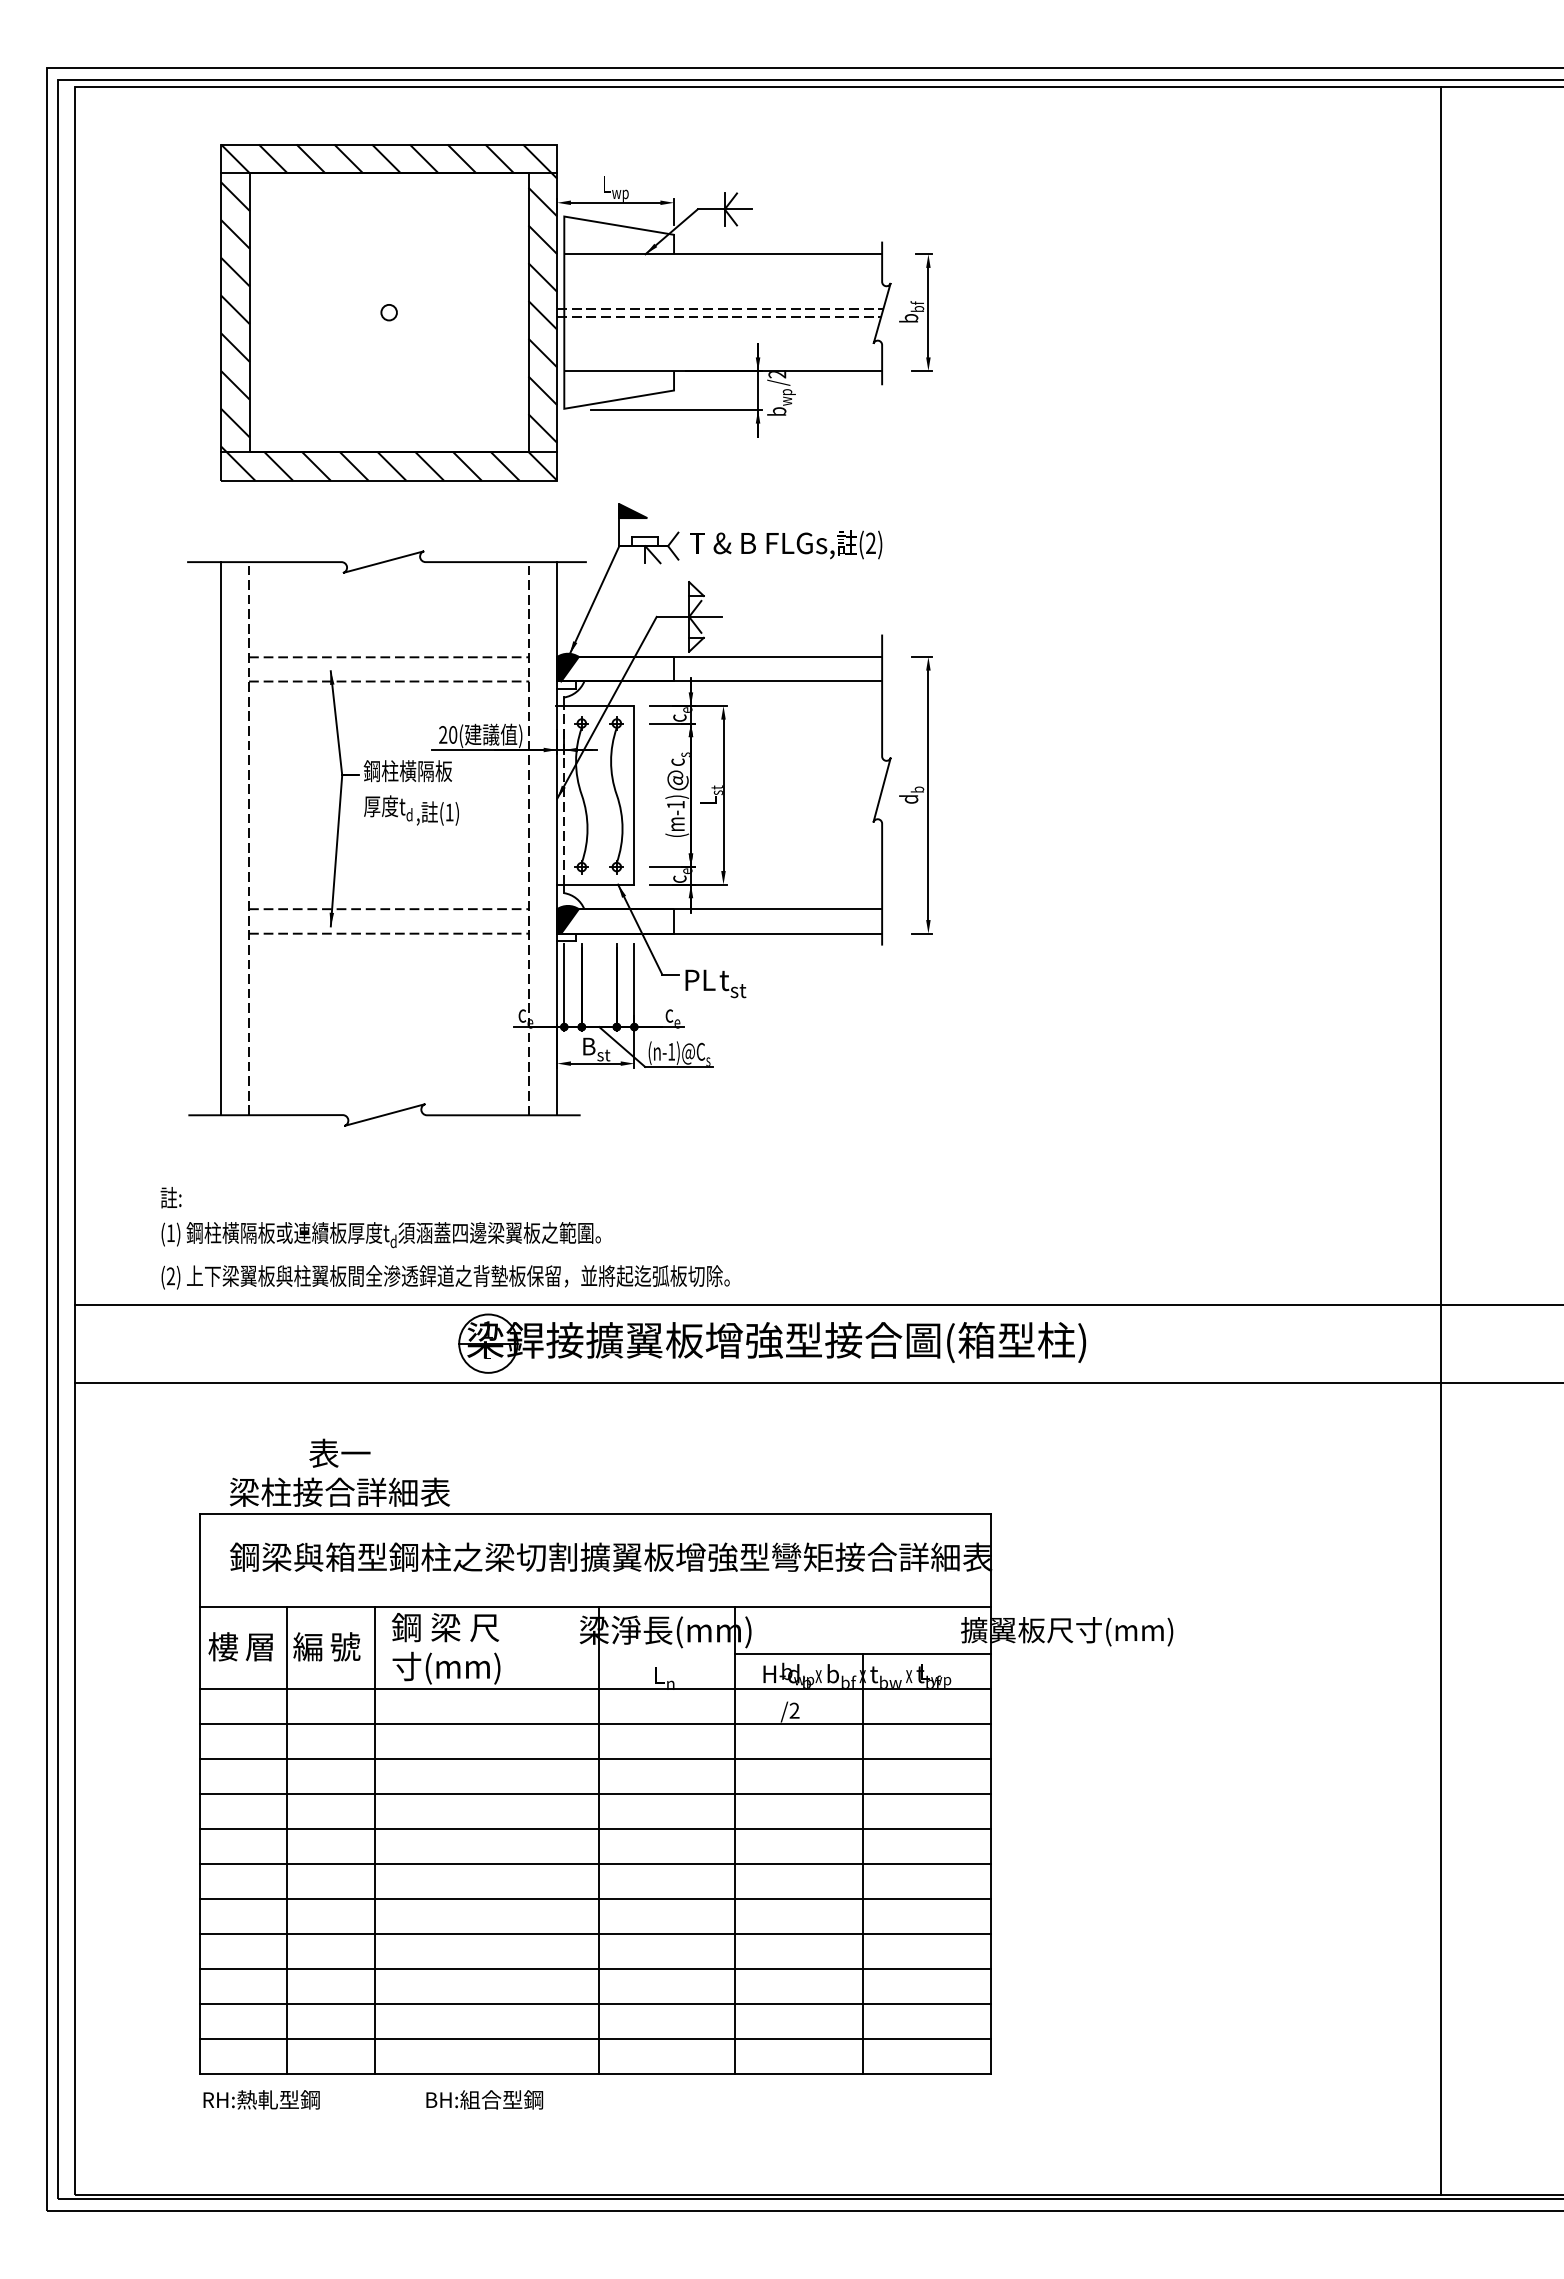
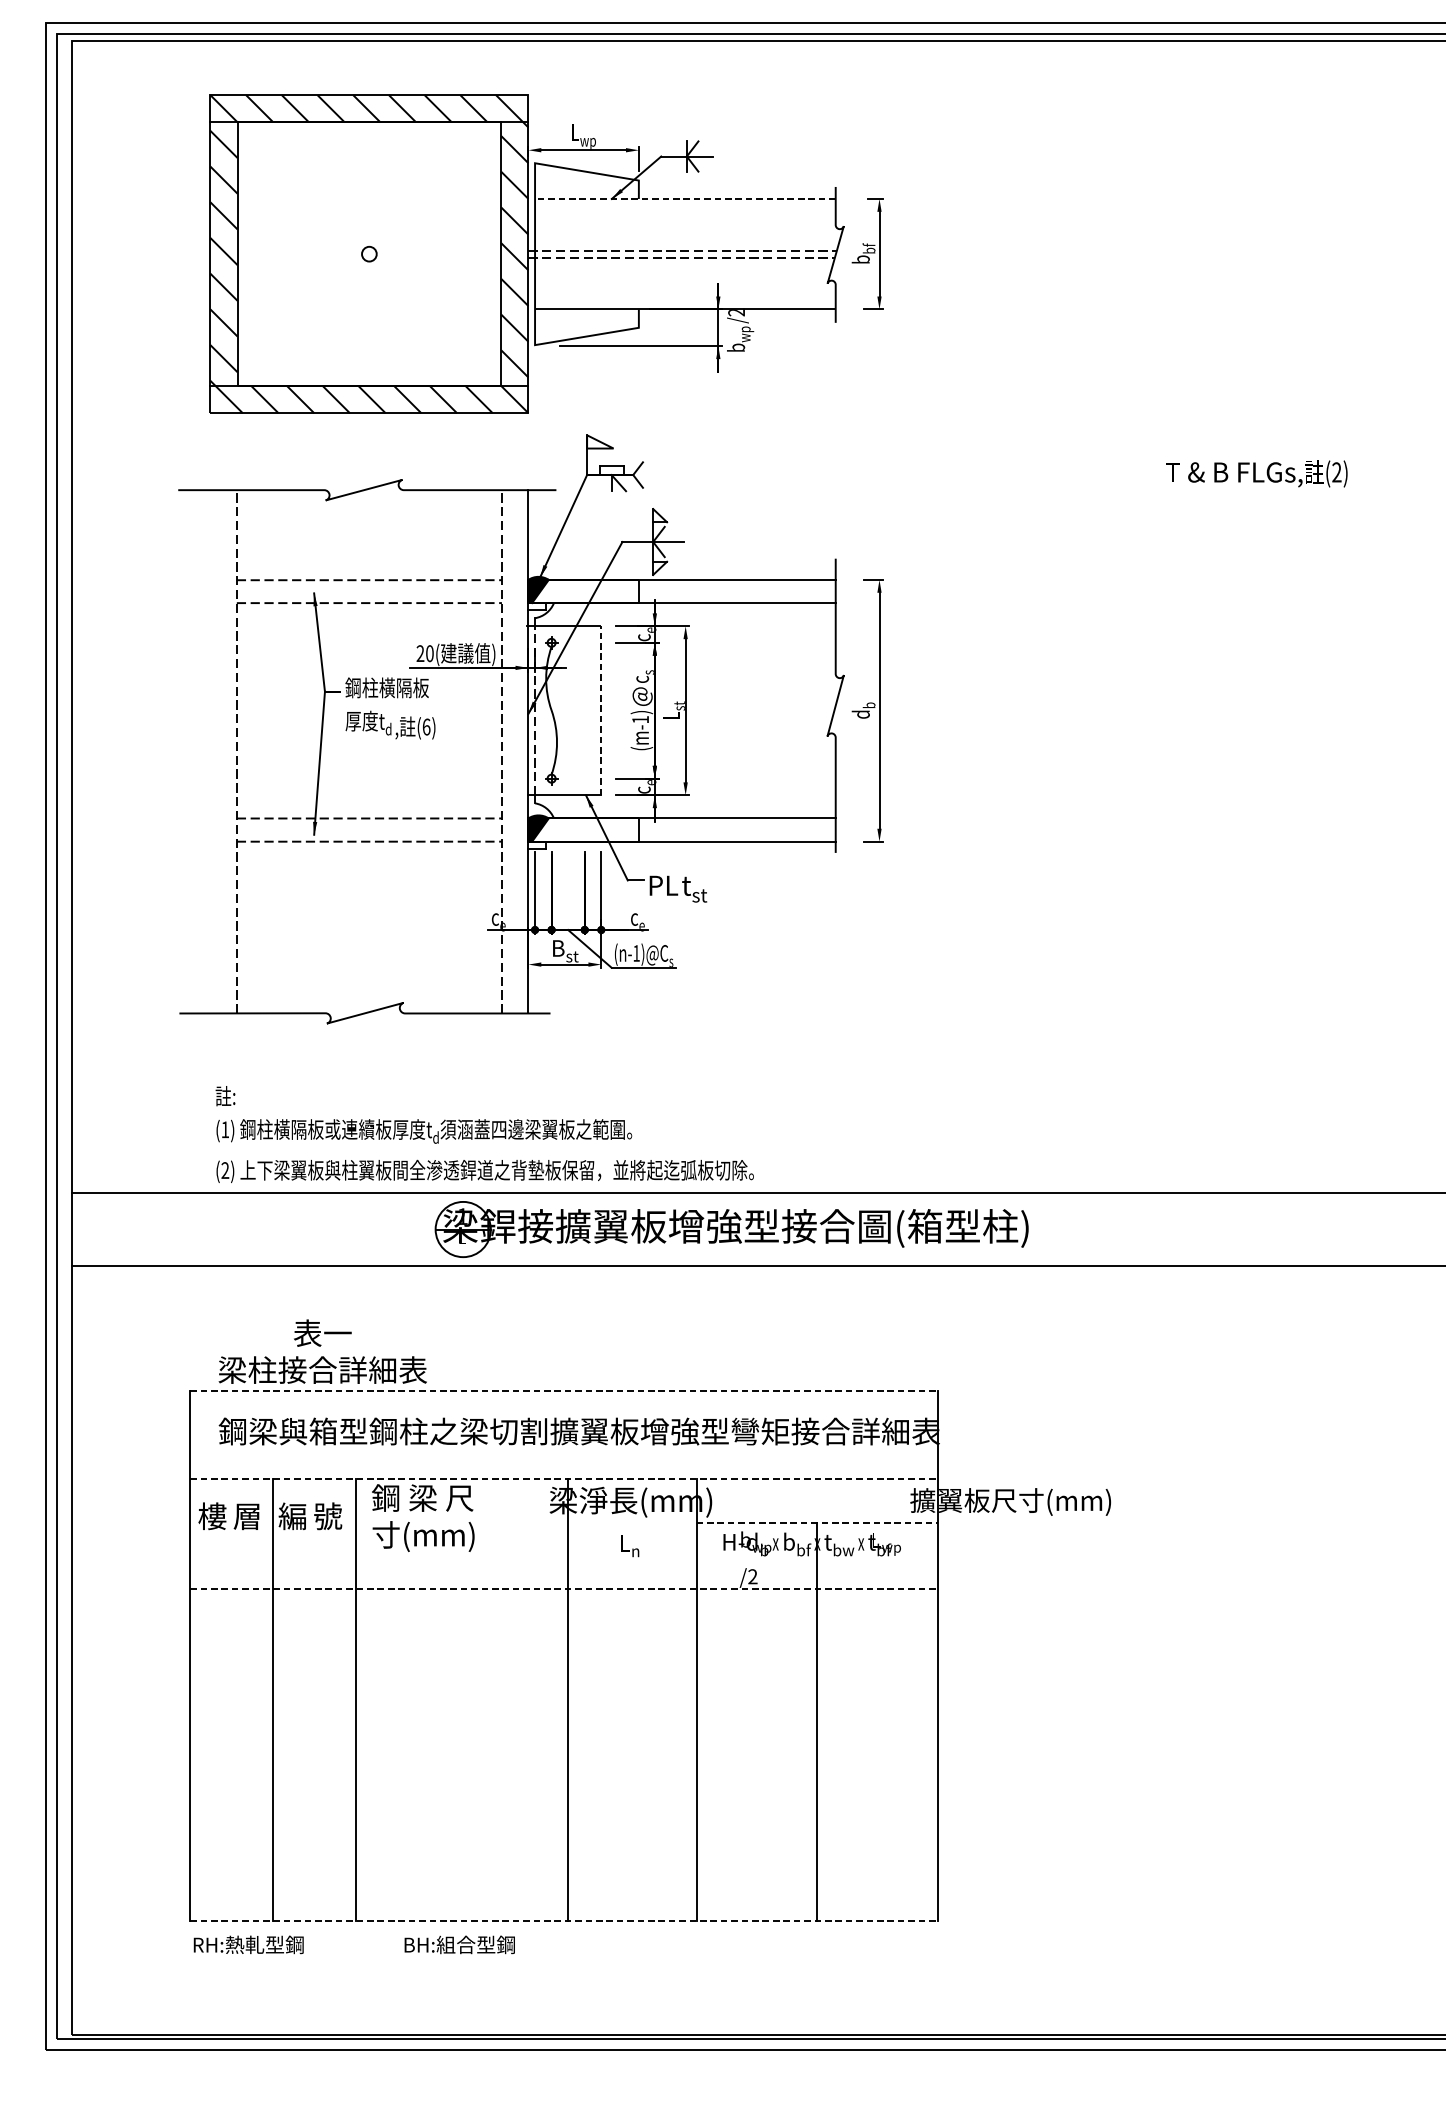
line: (723, 254) -> (685, 199), solid -> dashed
fill: (633, 511) -> (600, 442), removed
text: (786, 544) -> (1257, 473), moved
line: (634, 794) -> (601, 709), solid -> dashed
part: (616, 795) -> (584, 710), removed
text: (449, 812) -> (426, 727), (1) -> (6)
line: (221, 838) -> (210, 751), removed
line: (1440, 1141) -> (1363, 1038), removed
text: (444, 1238) -> (484, 1134), moved
line: (595, 1513) -> (564, 1390), solid -> dashed
line: (595, 1607) -> (564, 1479), solid -> dashed
line: (862, 1654) -> (817, 1523), solid -> dashed
line: (594, 1689) -> (563, 1556), removed
line: (595, 1724) -> (564, 1589), solid -> dashed
line: (594, 1759) -> (563, 1622), removed
line: (594, 1794) -> (563, 1655), removed
line: (594, 1829) -> (563, 1689), removed
line: (594, 1864) -> (563, 1722), removed
line: (594, 1899) -> (563, 1755), removed
line: (594, 1934) -> (563, 1788), removed
line: (594, 1969) -> (563, 1821), removed
line: (594, 2004) -> (563, 1854), removed
line: (594, 2039) -> (563, 1887), removed
line: (595, 2074) -> (564, 1920), solid -> dashed

